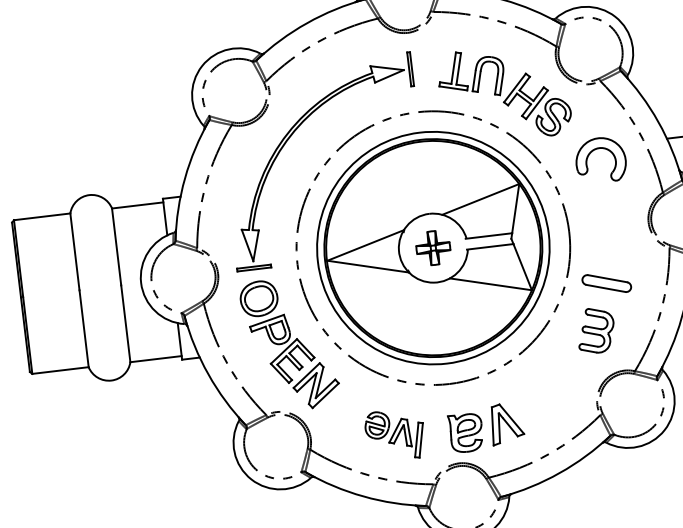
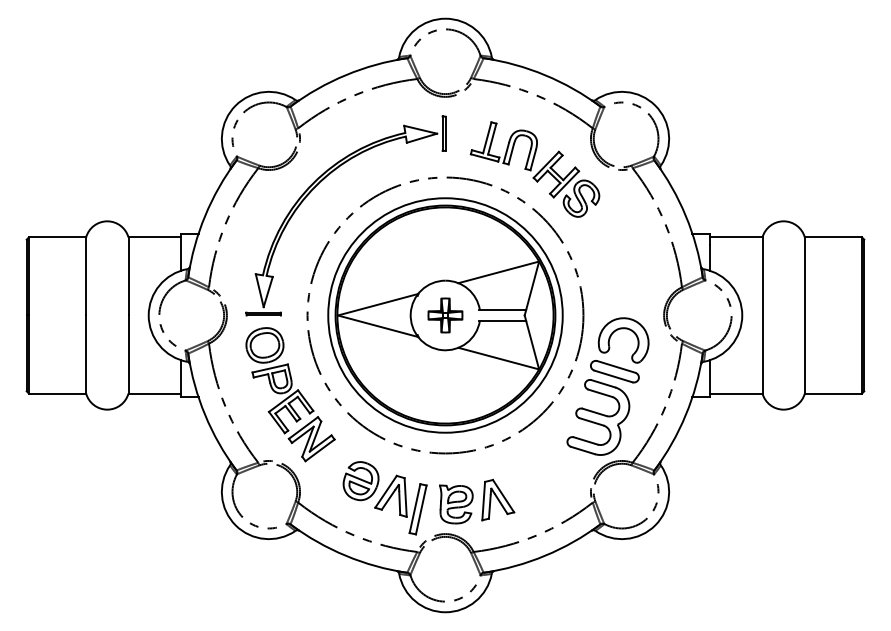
part: (599, 149) -> (623, 329), moved
part: (596, 330) -> (598, 417), size x1.67
part: (394, 435) -> (384, 498), size x1.43

